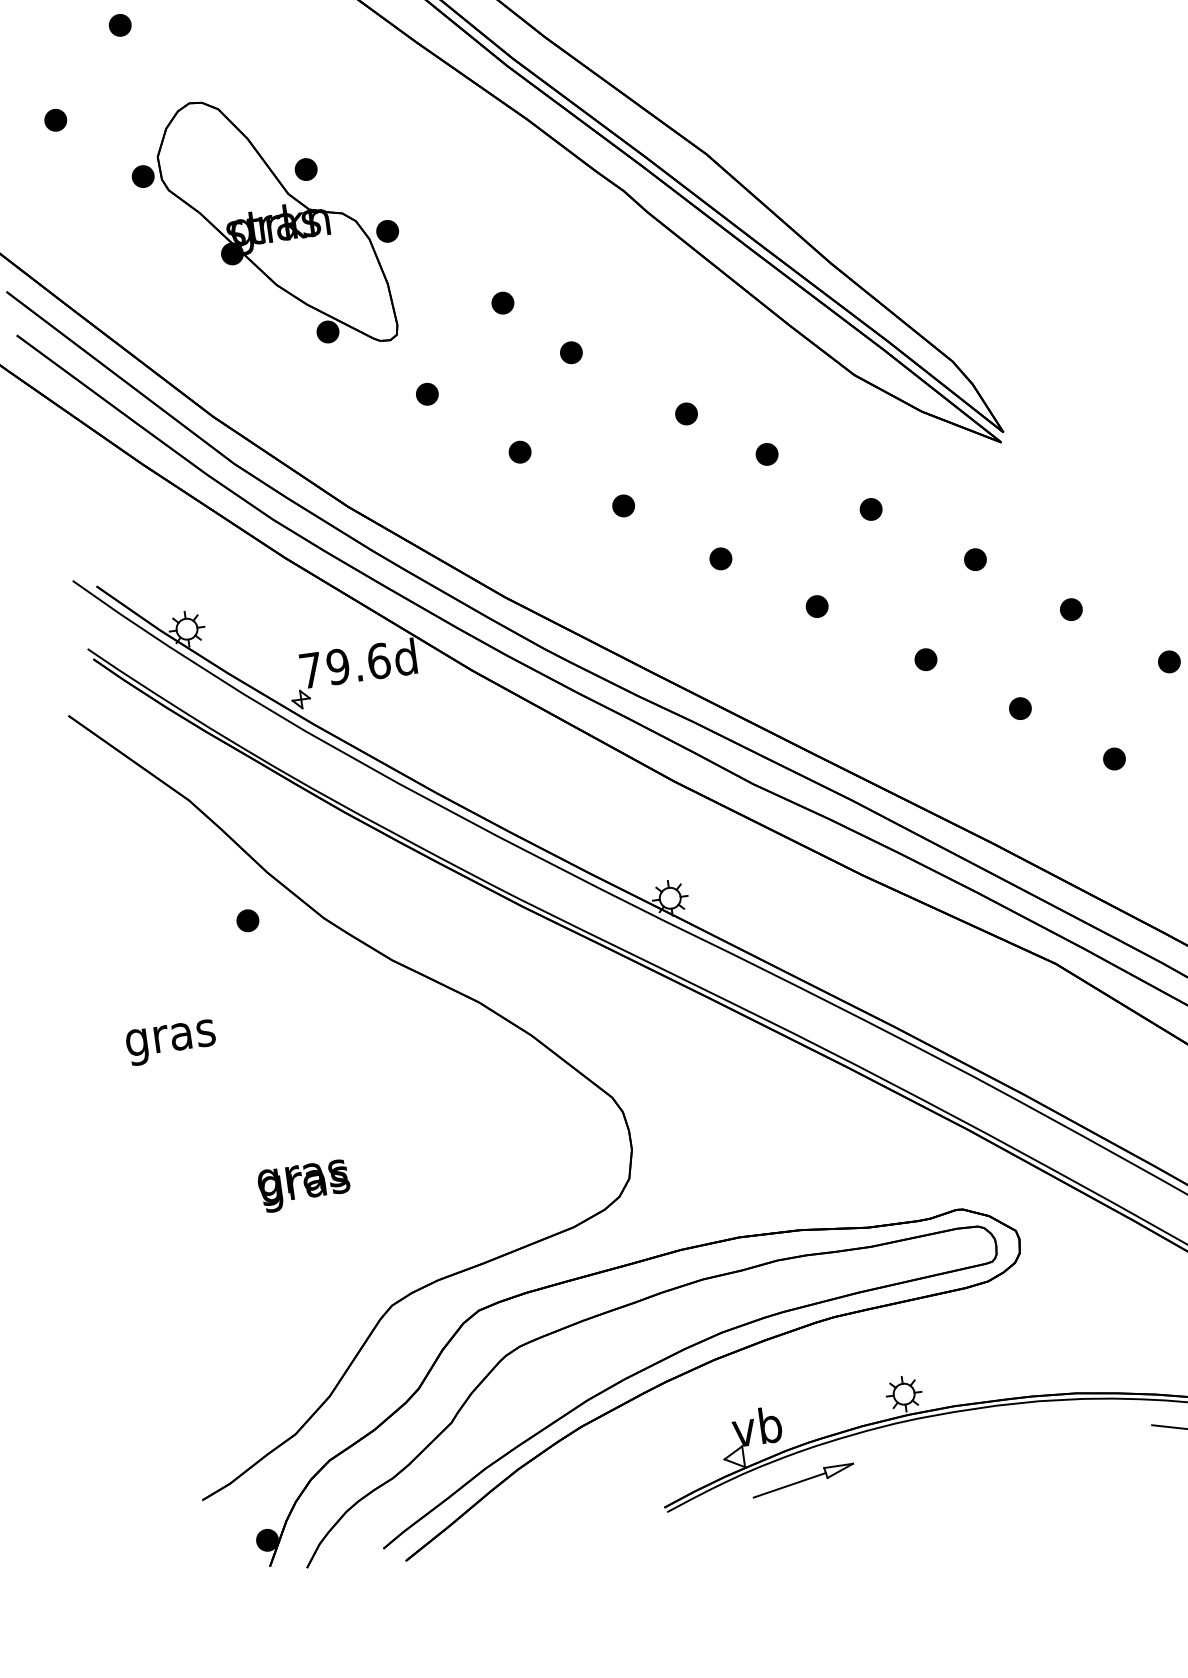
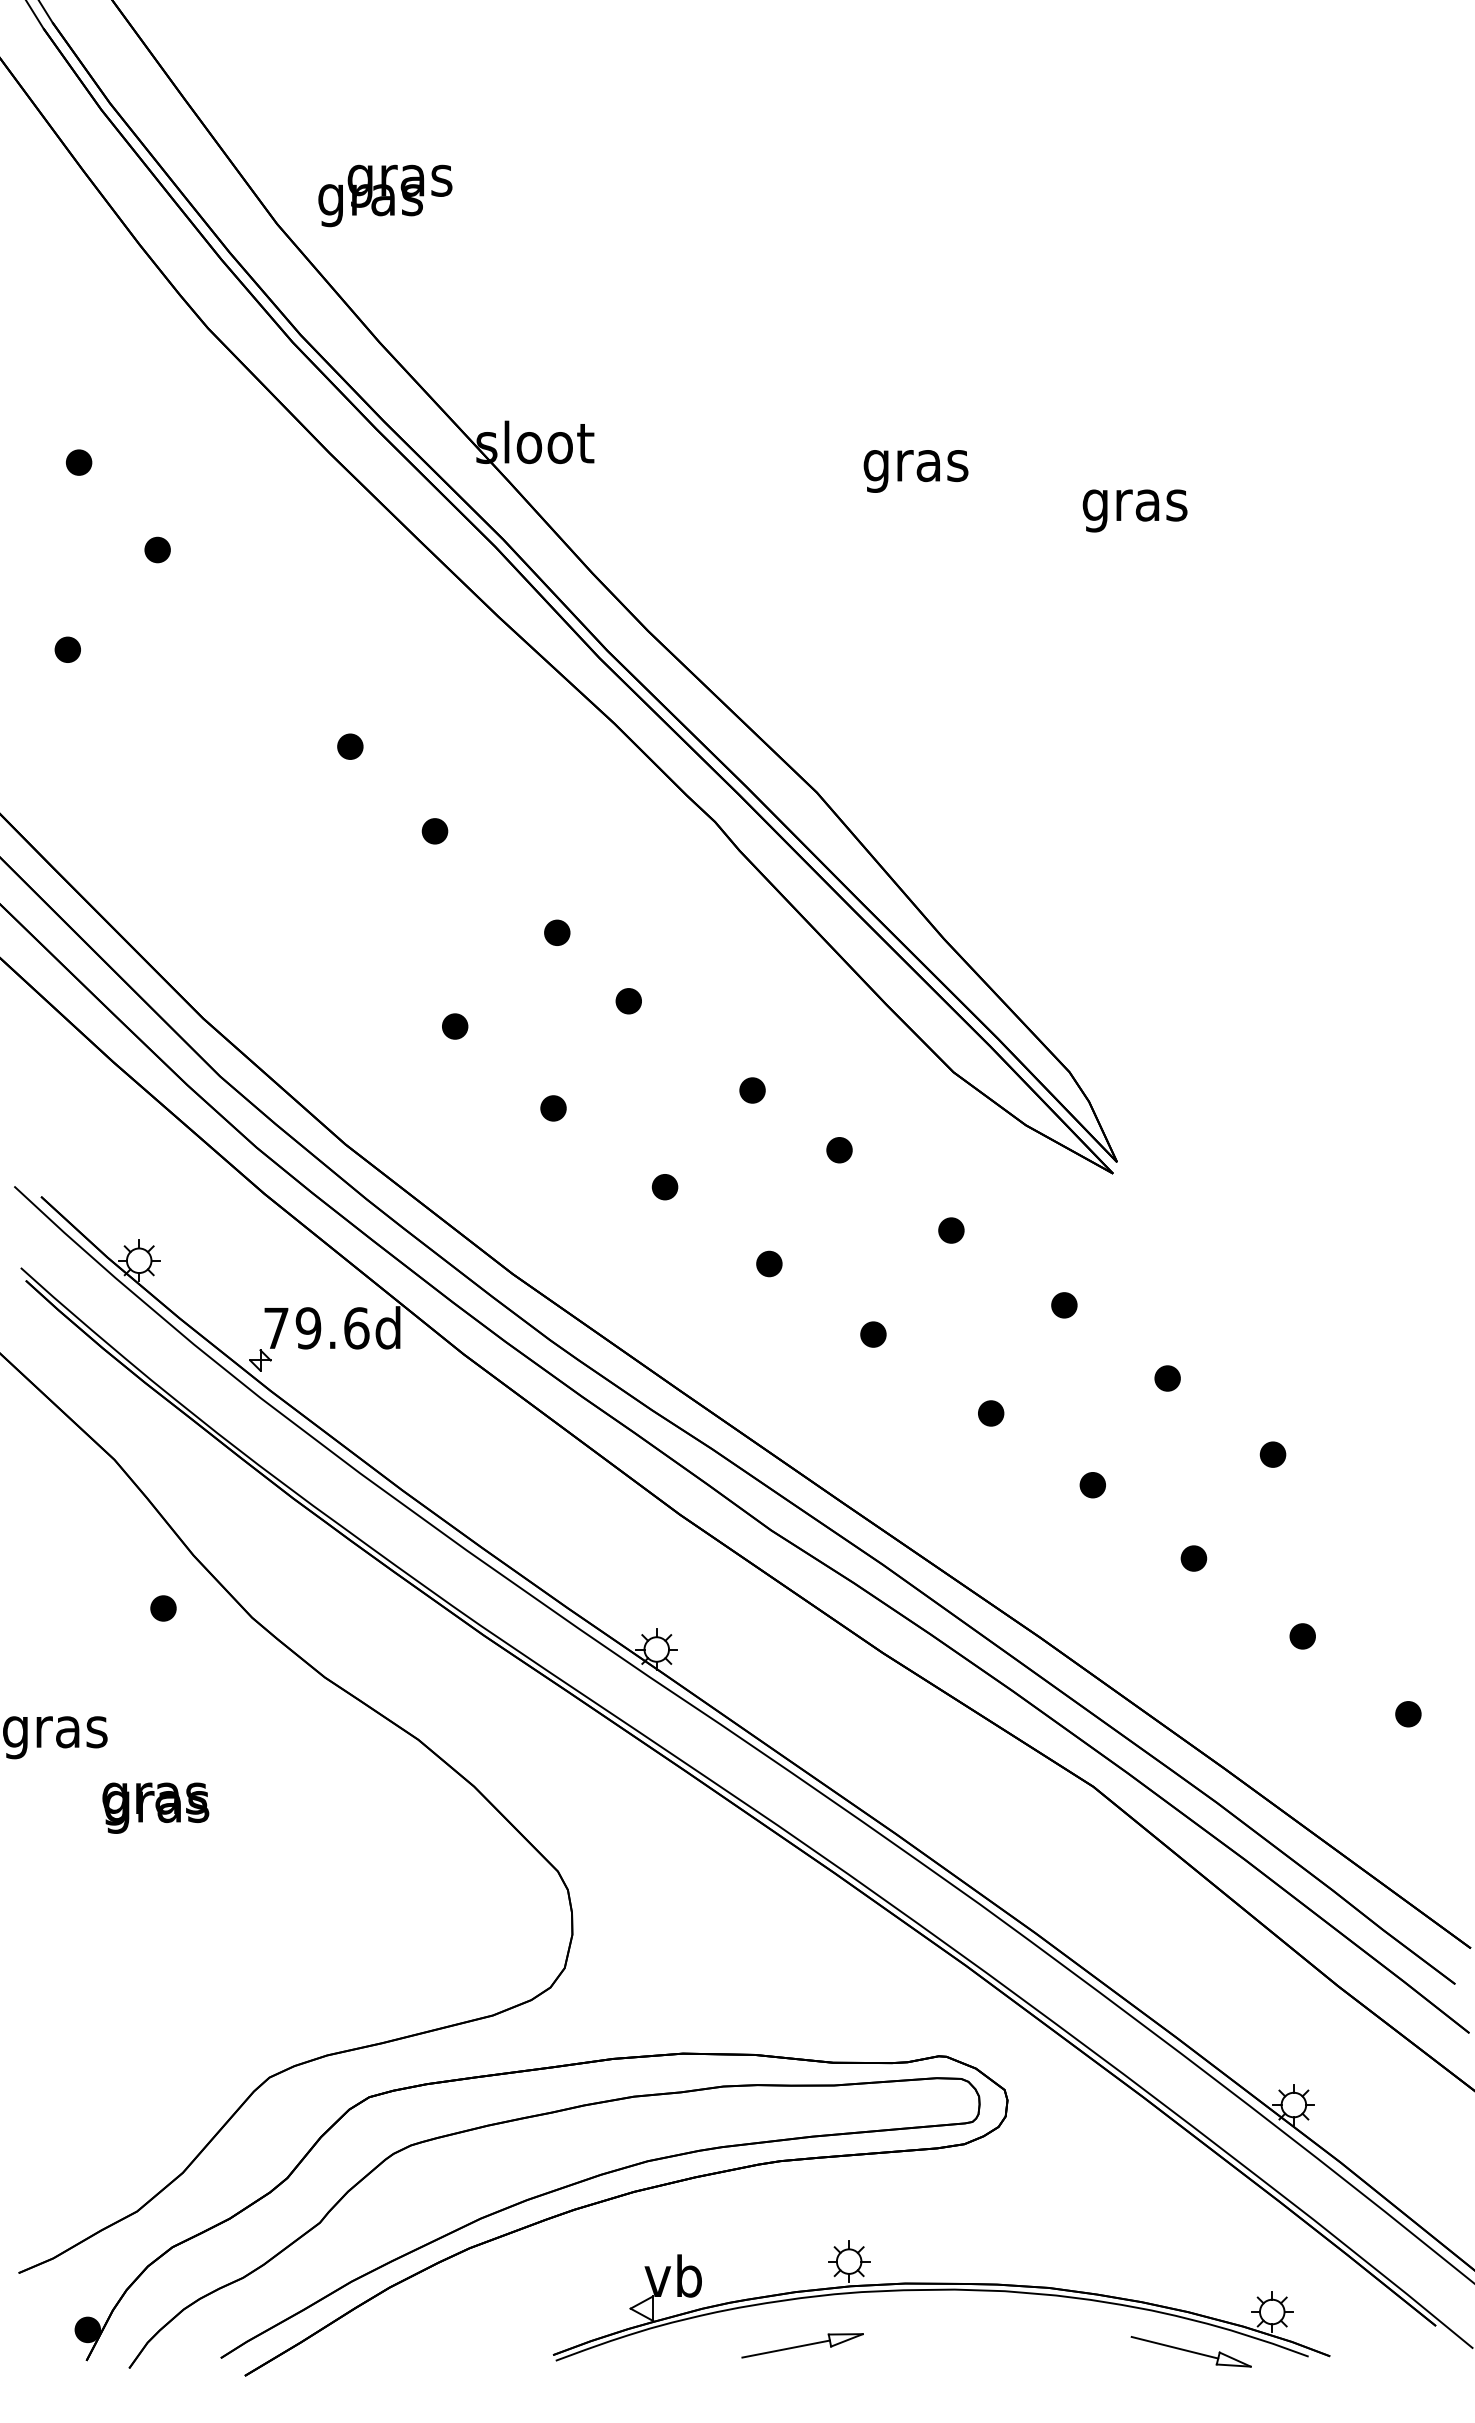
part: (261, 225) -> (289, 804), removed
text: (304, 1185) -> (155, 1807), moved
part: (803, 1480) -> (802, 2345), moved

